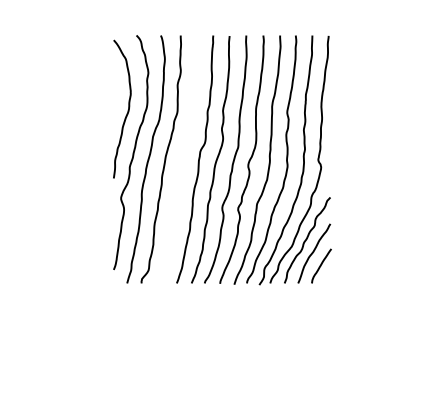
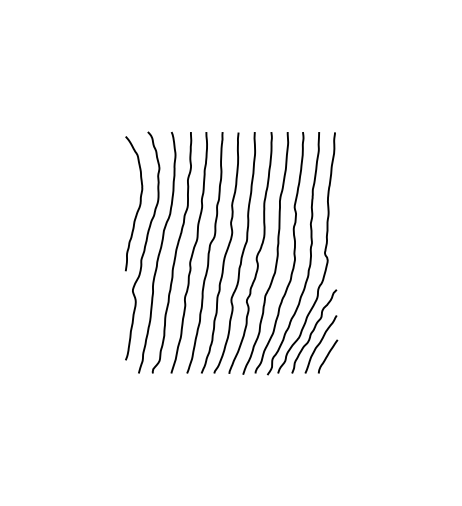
curve: (181, 160) -> (191, 253), added

